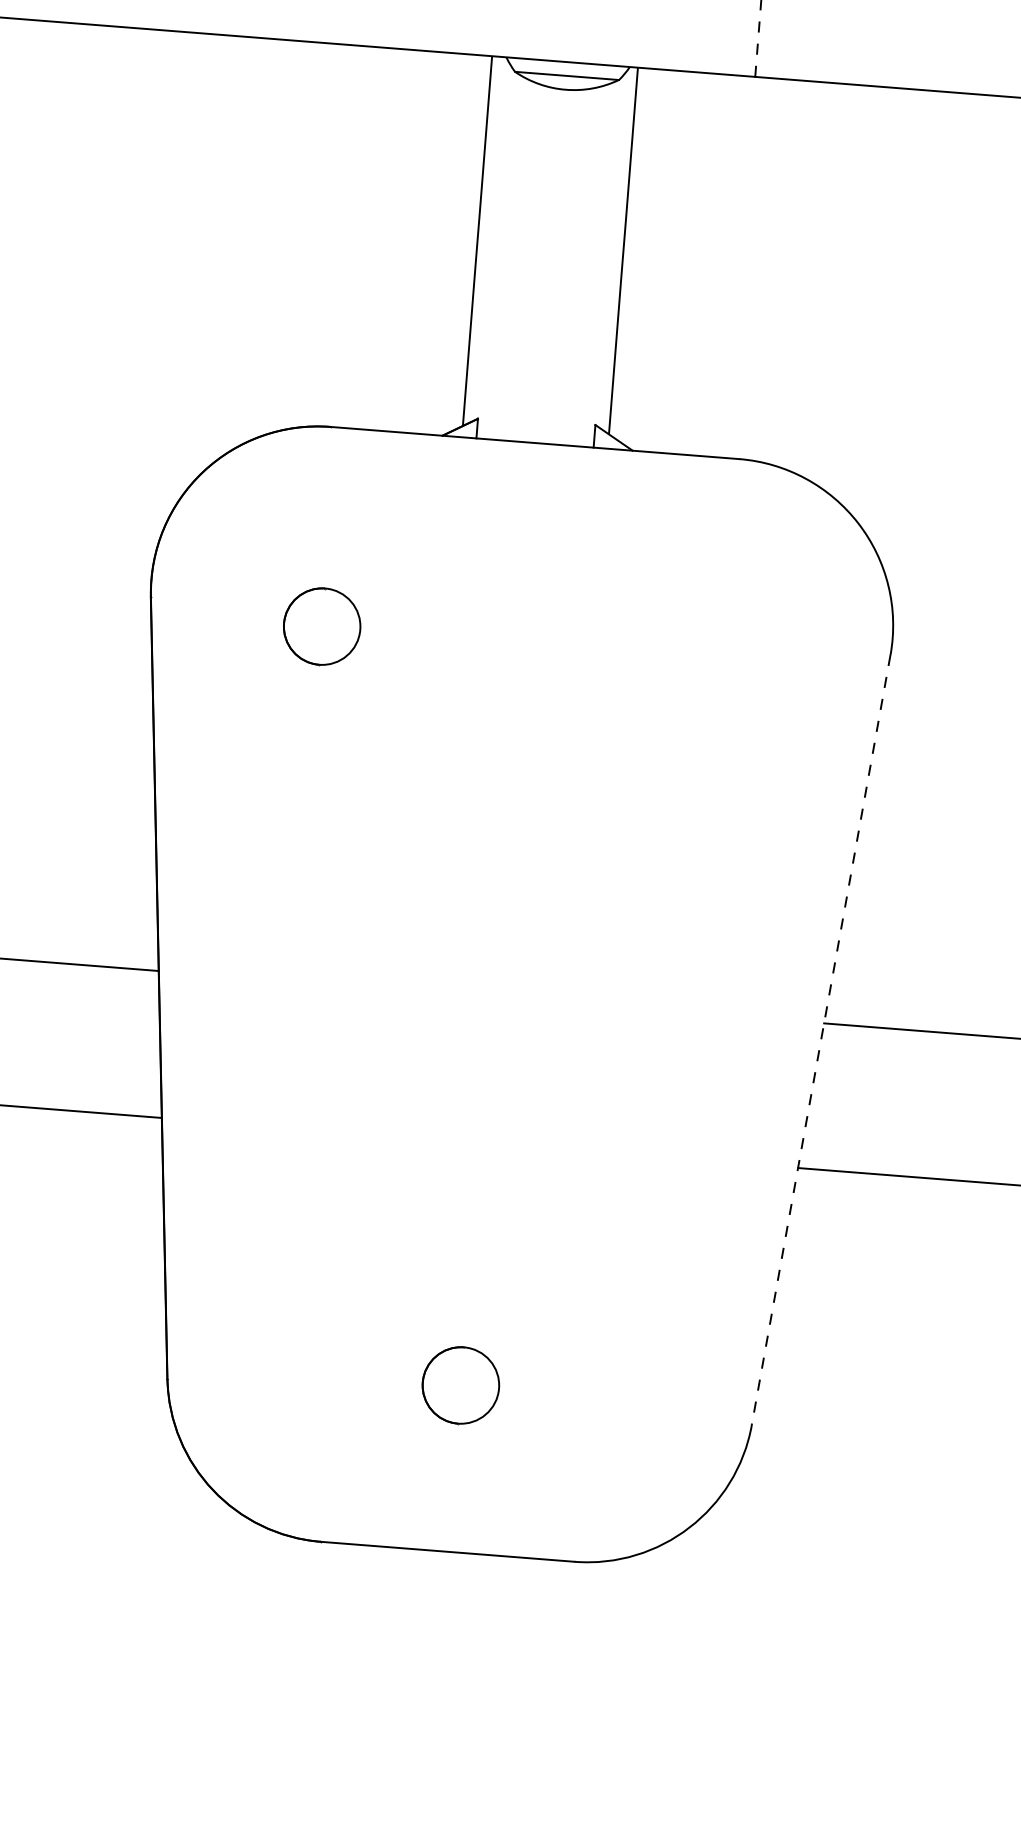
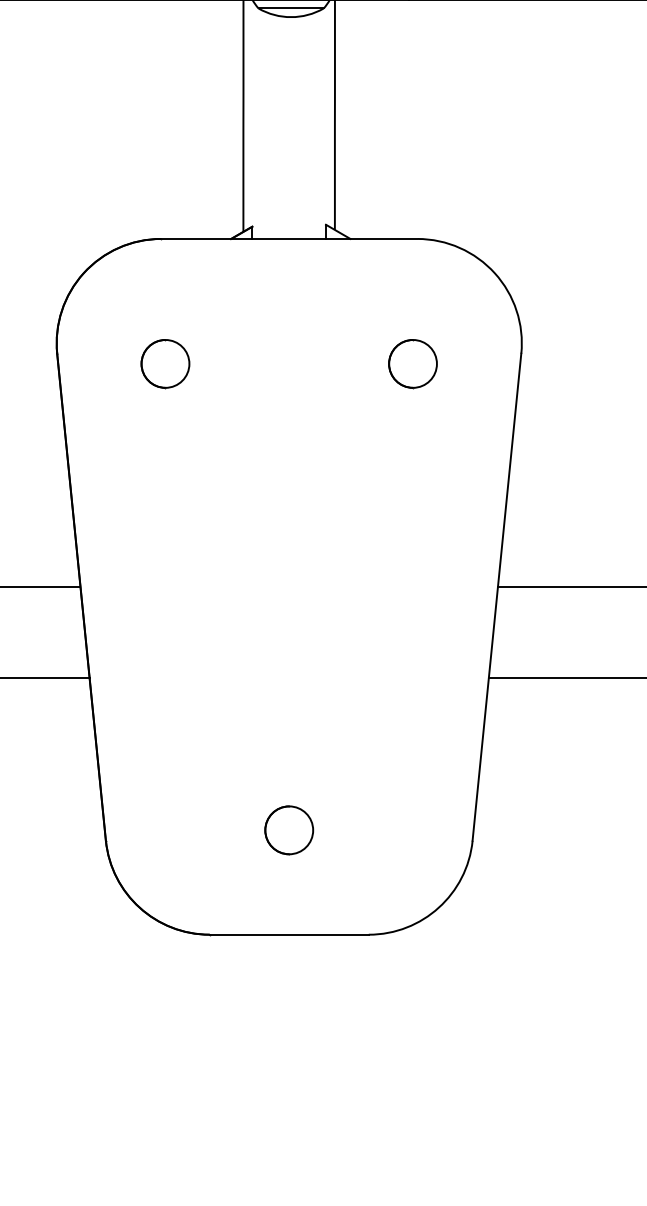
part: (715, 658) -> (412, 364), added
line: (820, 1040) -> (496, 597), dashed -> solid

